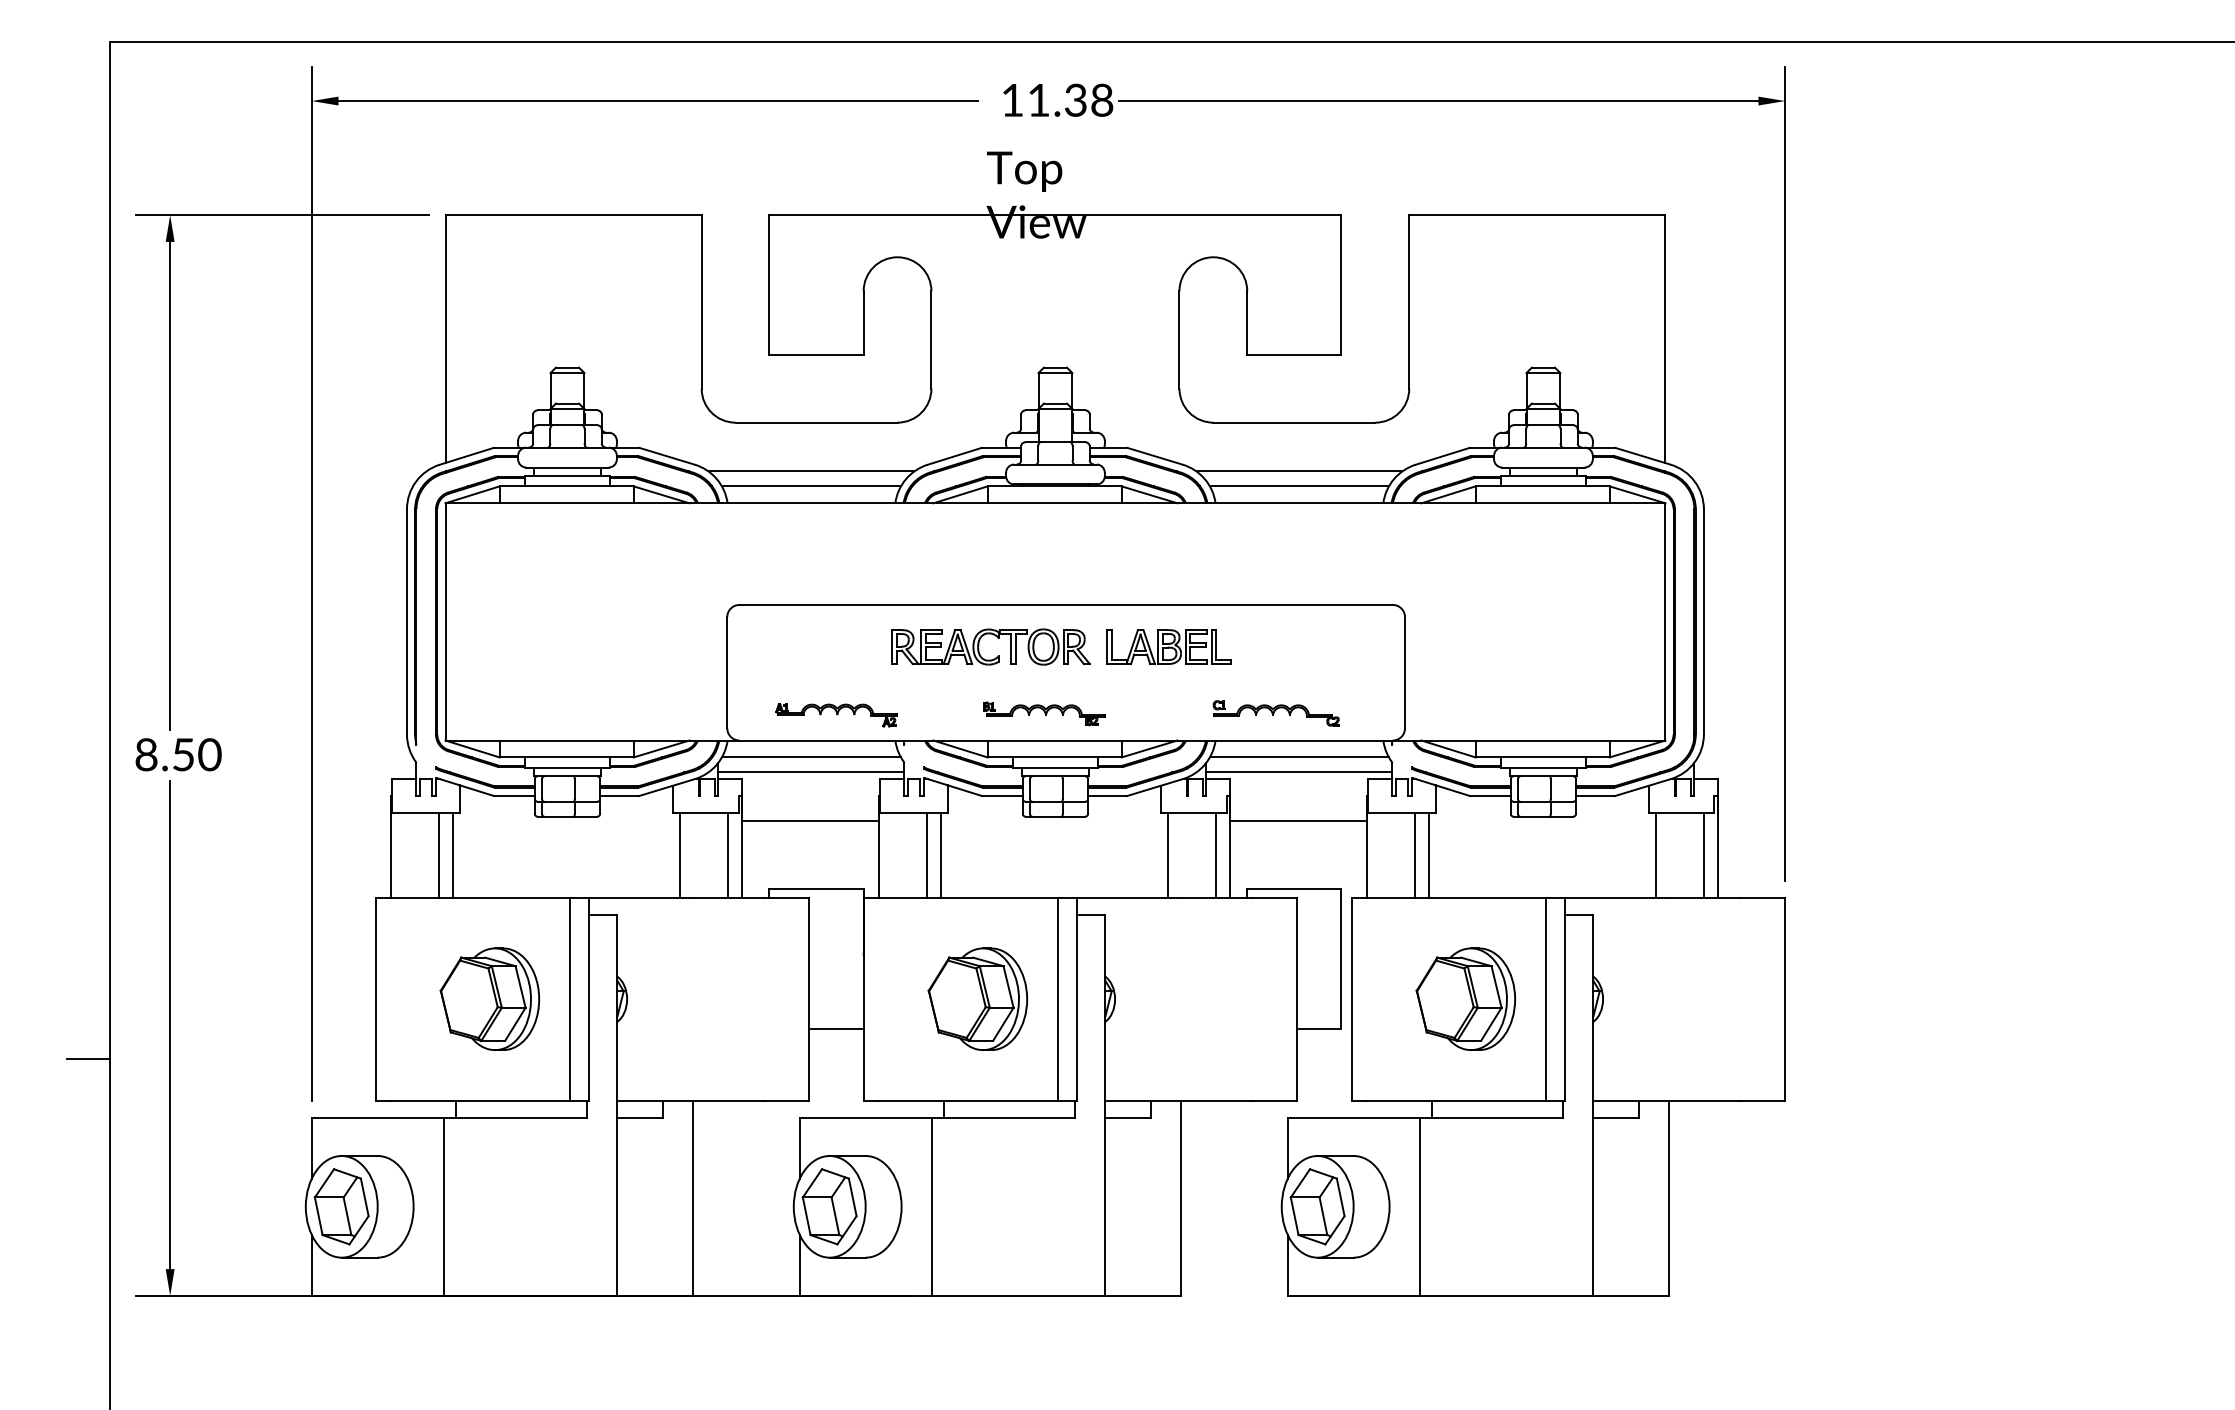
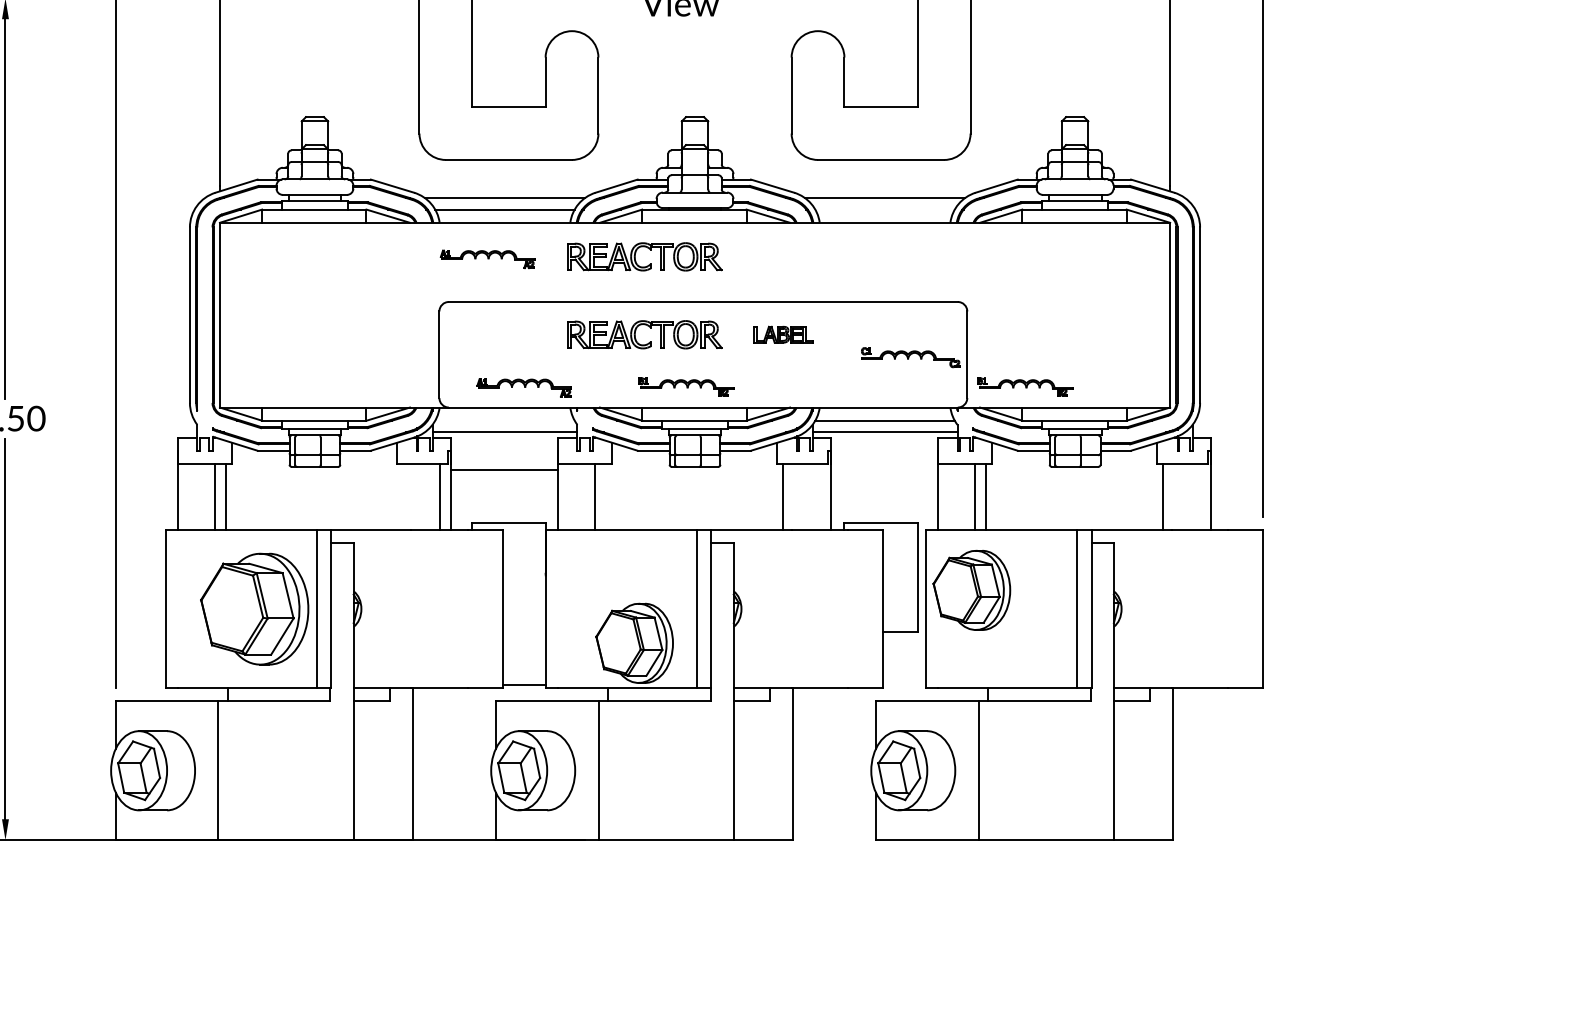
line: (1298, 486) -> (884, 209), removed
part: (996, 537) -> (649, 249), added
part: (789, 550) -> (487, 259), added
part: (1168, 646) -> (783, 334), size x0.6
part: (1275, 713) -> (910, 357), moved
part: (1479, 713) -> (1025, 386), added
line: (811, 757) -> (505, 420), removed
line: (1298, 821) -> (884, 470), removed
line: (679, 854) -> (402, 496), removed
line: (940, 854) -> (605, 496), removed
line: (1215, 854) -> (819, 496), removed
line: (1703, 854) -> (1199, 496), removed
part: (489, 998) -> (254, 608), size x1.4
part: (977, 998) -> (634, 642), moved
part: (1465, 998) -> (971, 589), moved
line: (836, 1028) -> (524, 684), moved

